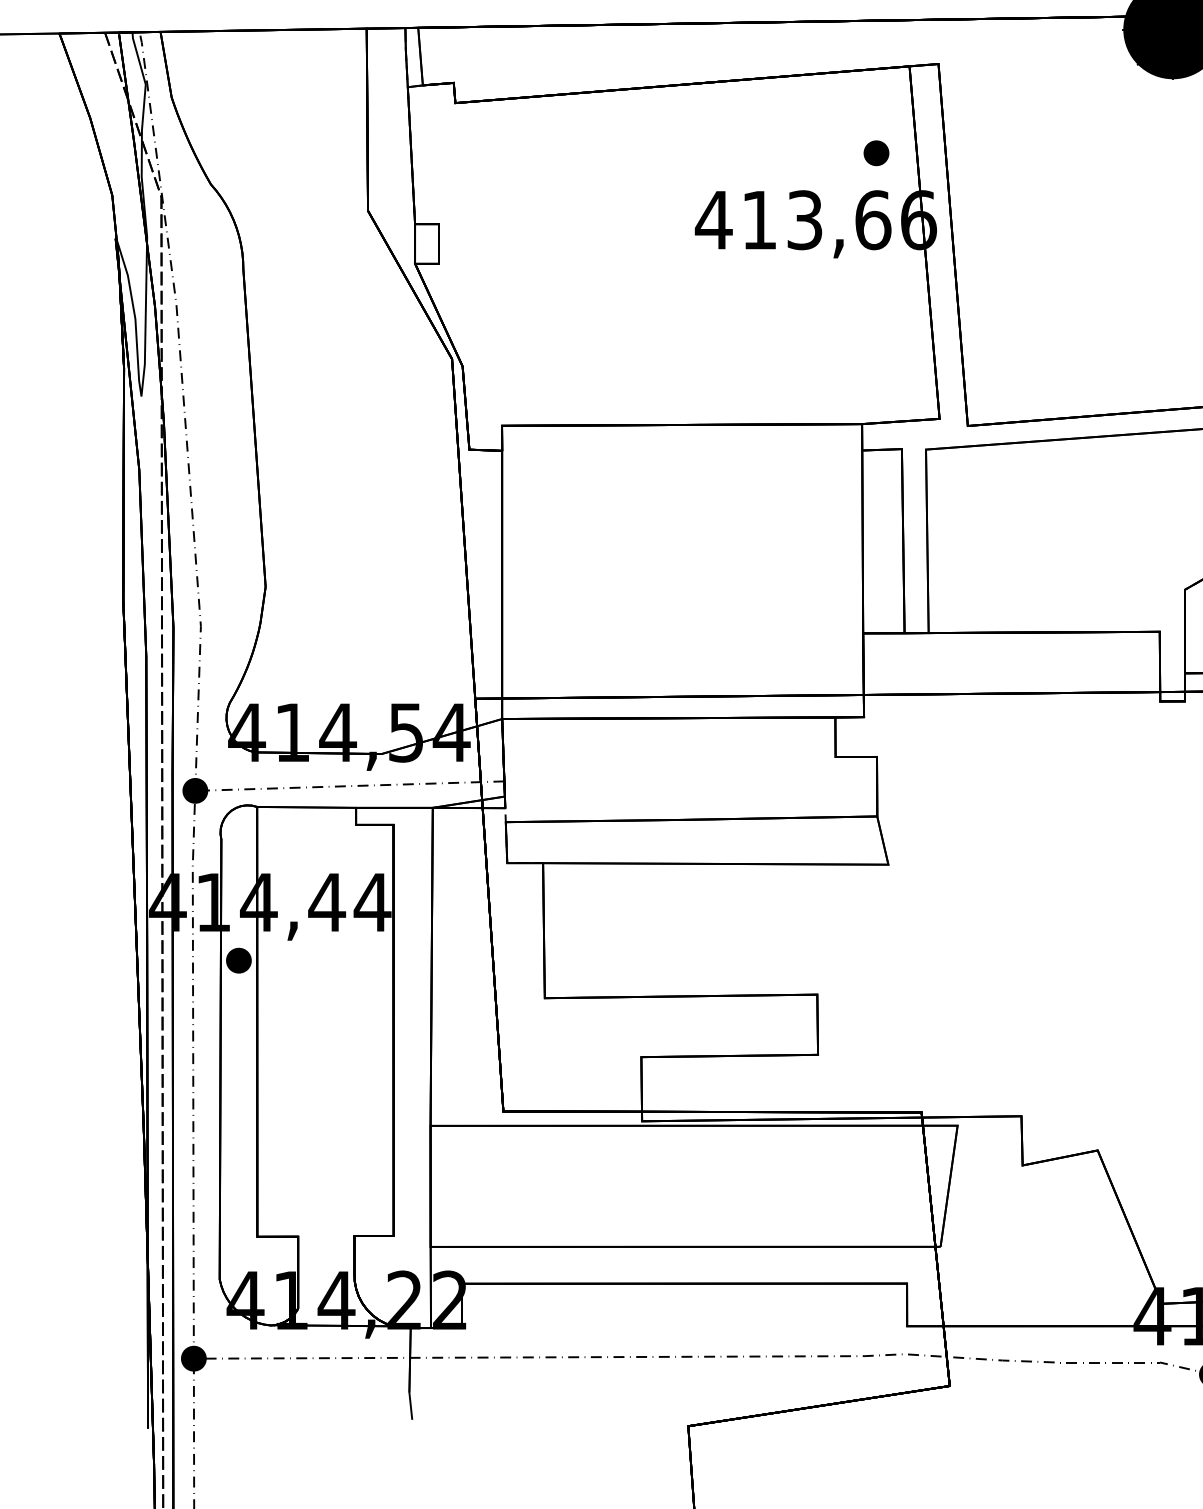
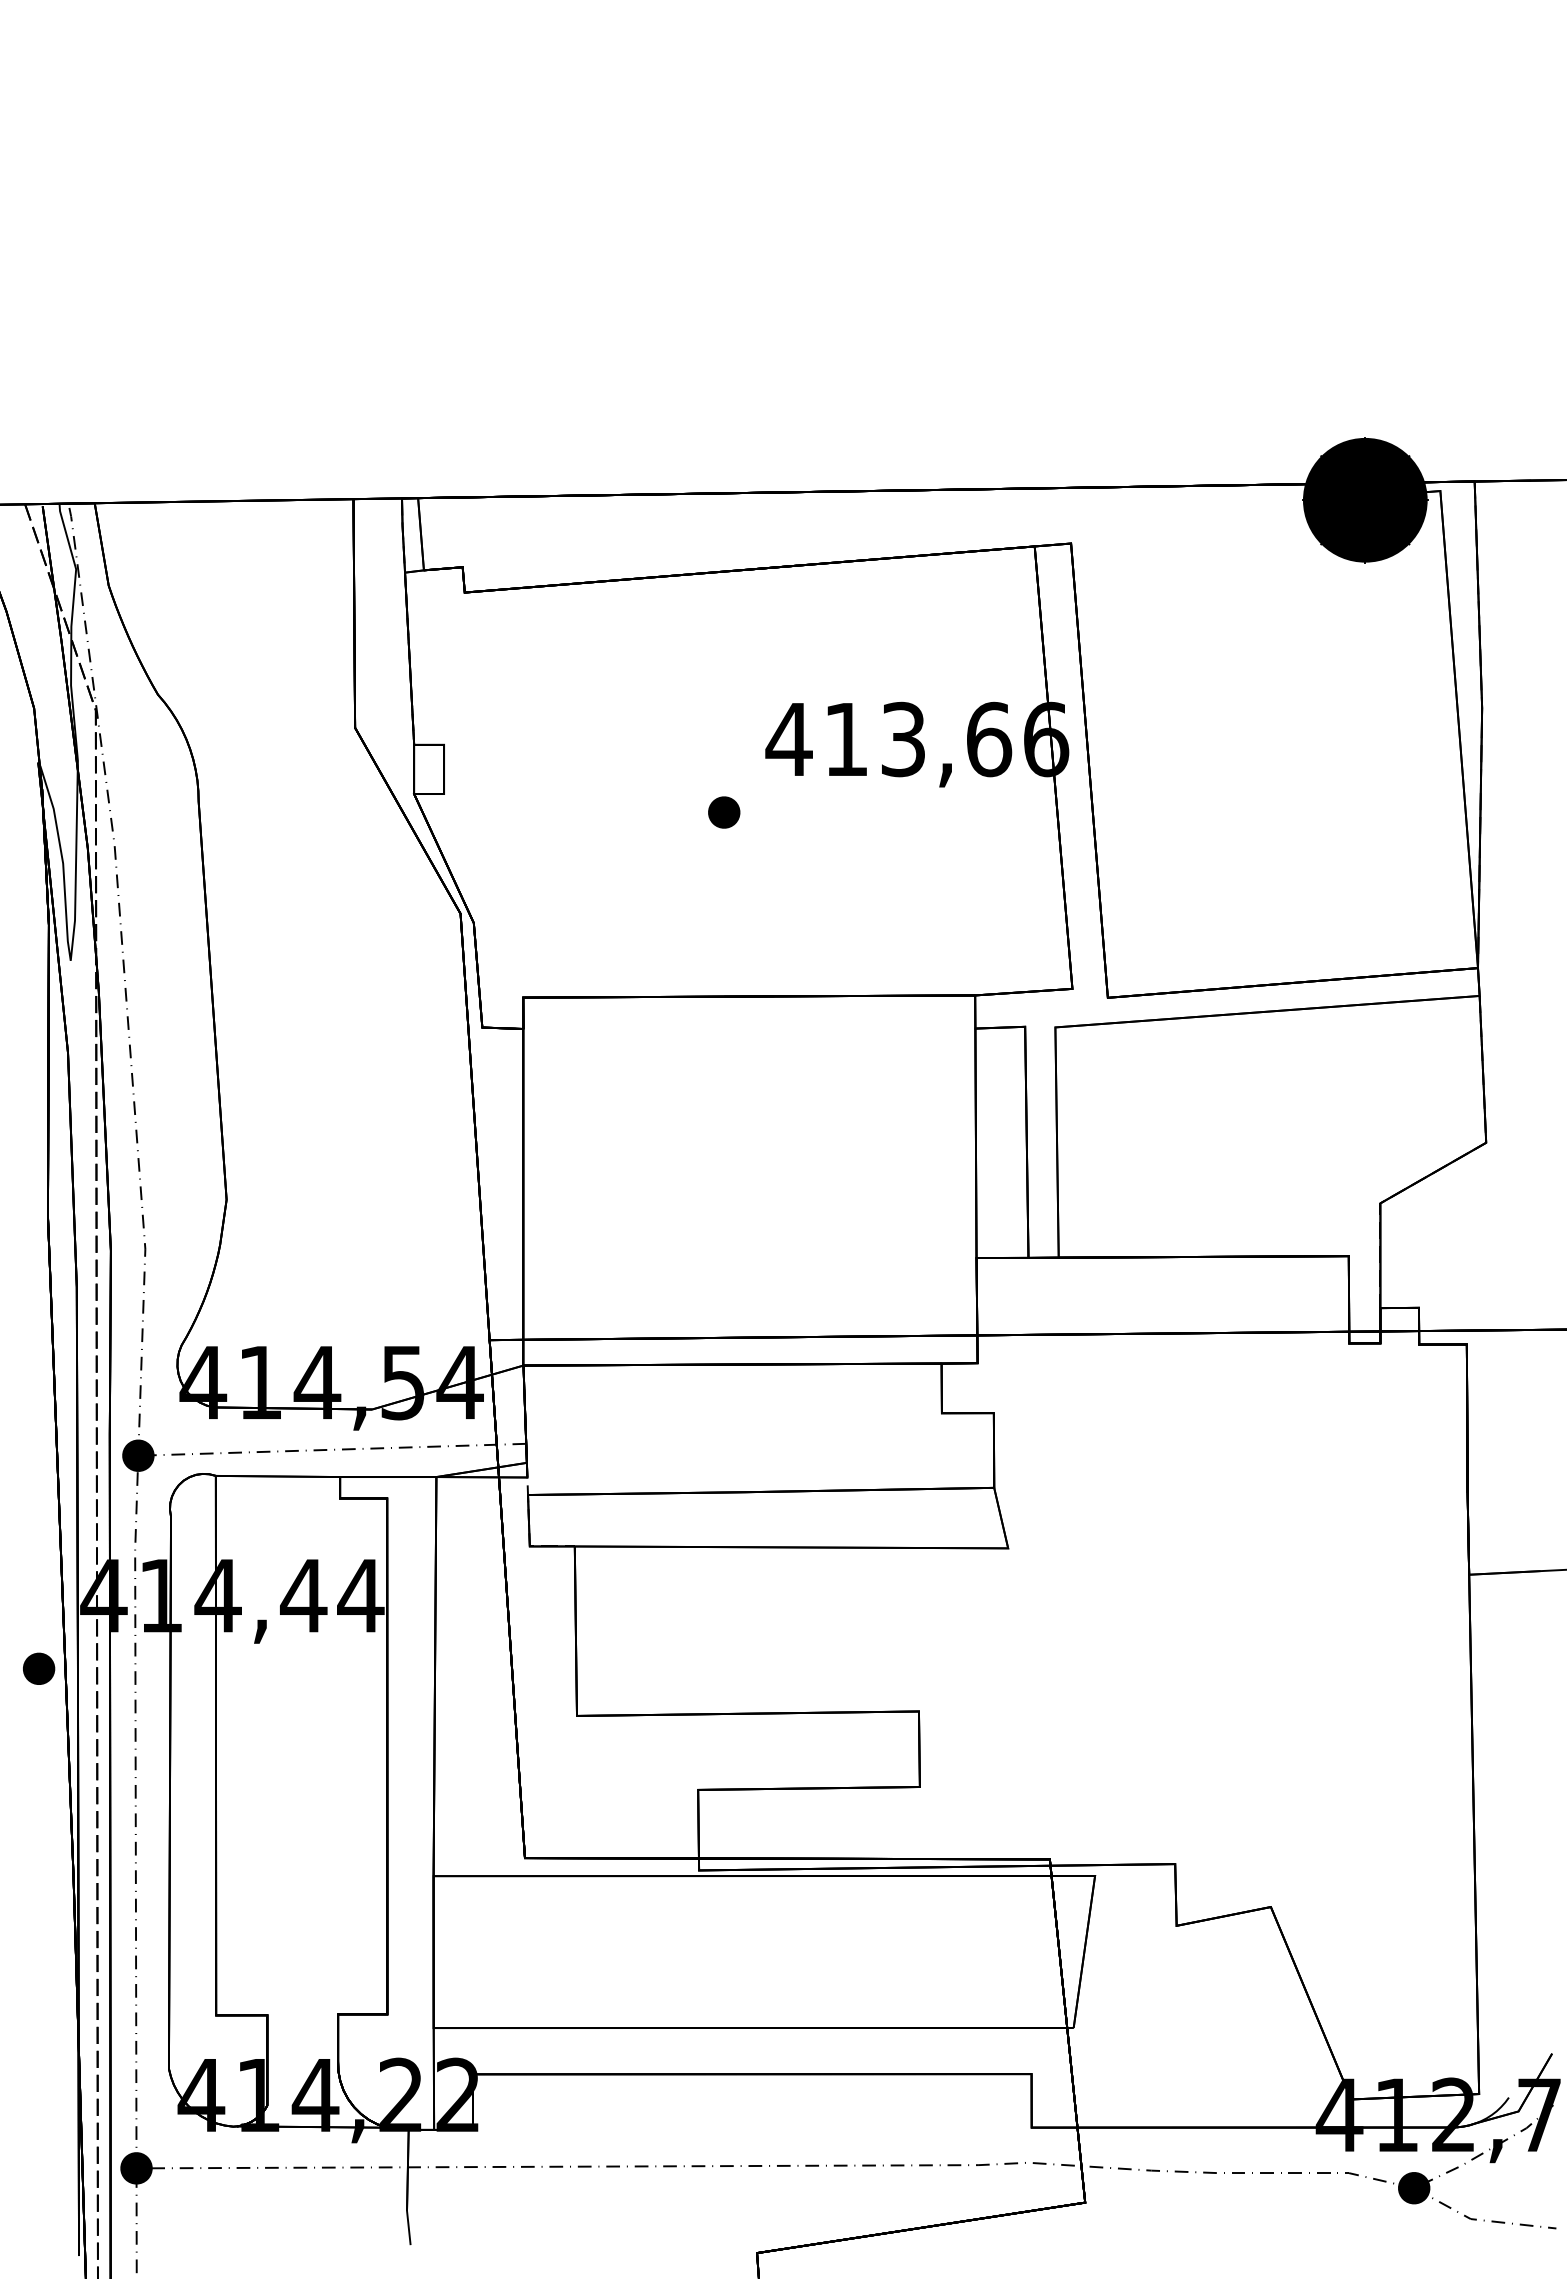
part: (876, 153) -> (724, 812), moved
part: (239, 960) -> (39, 1668), moved

